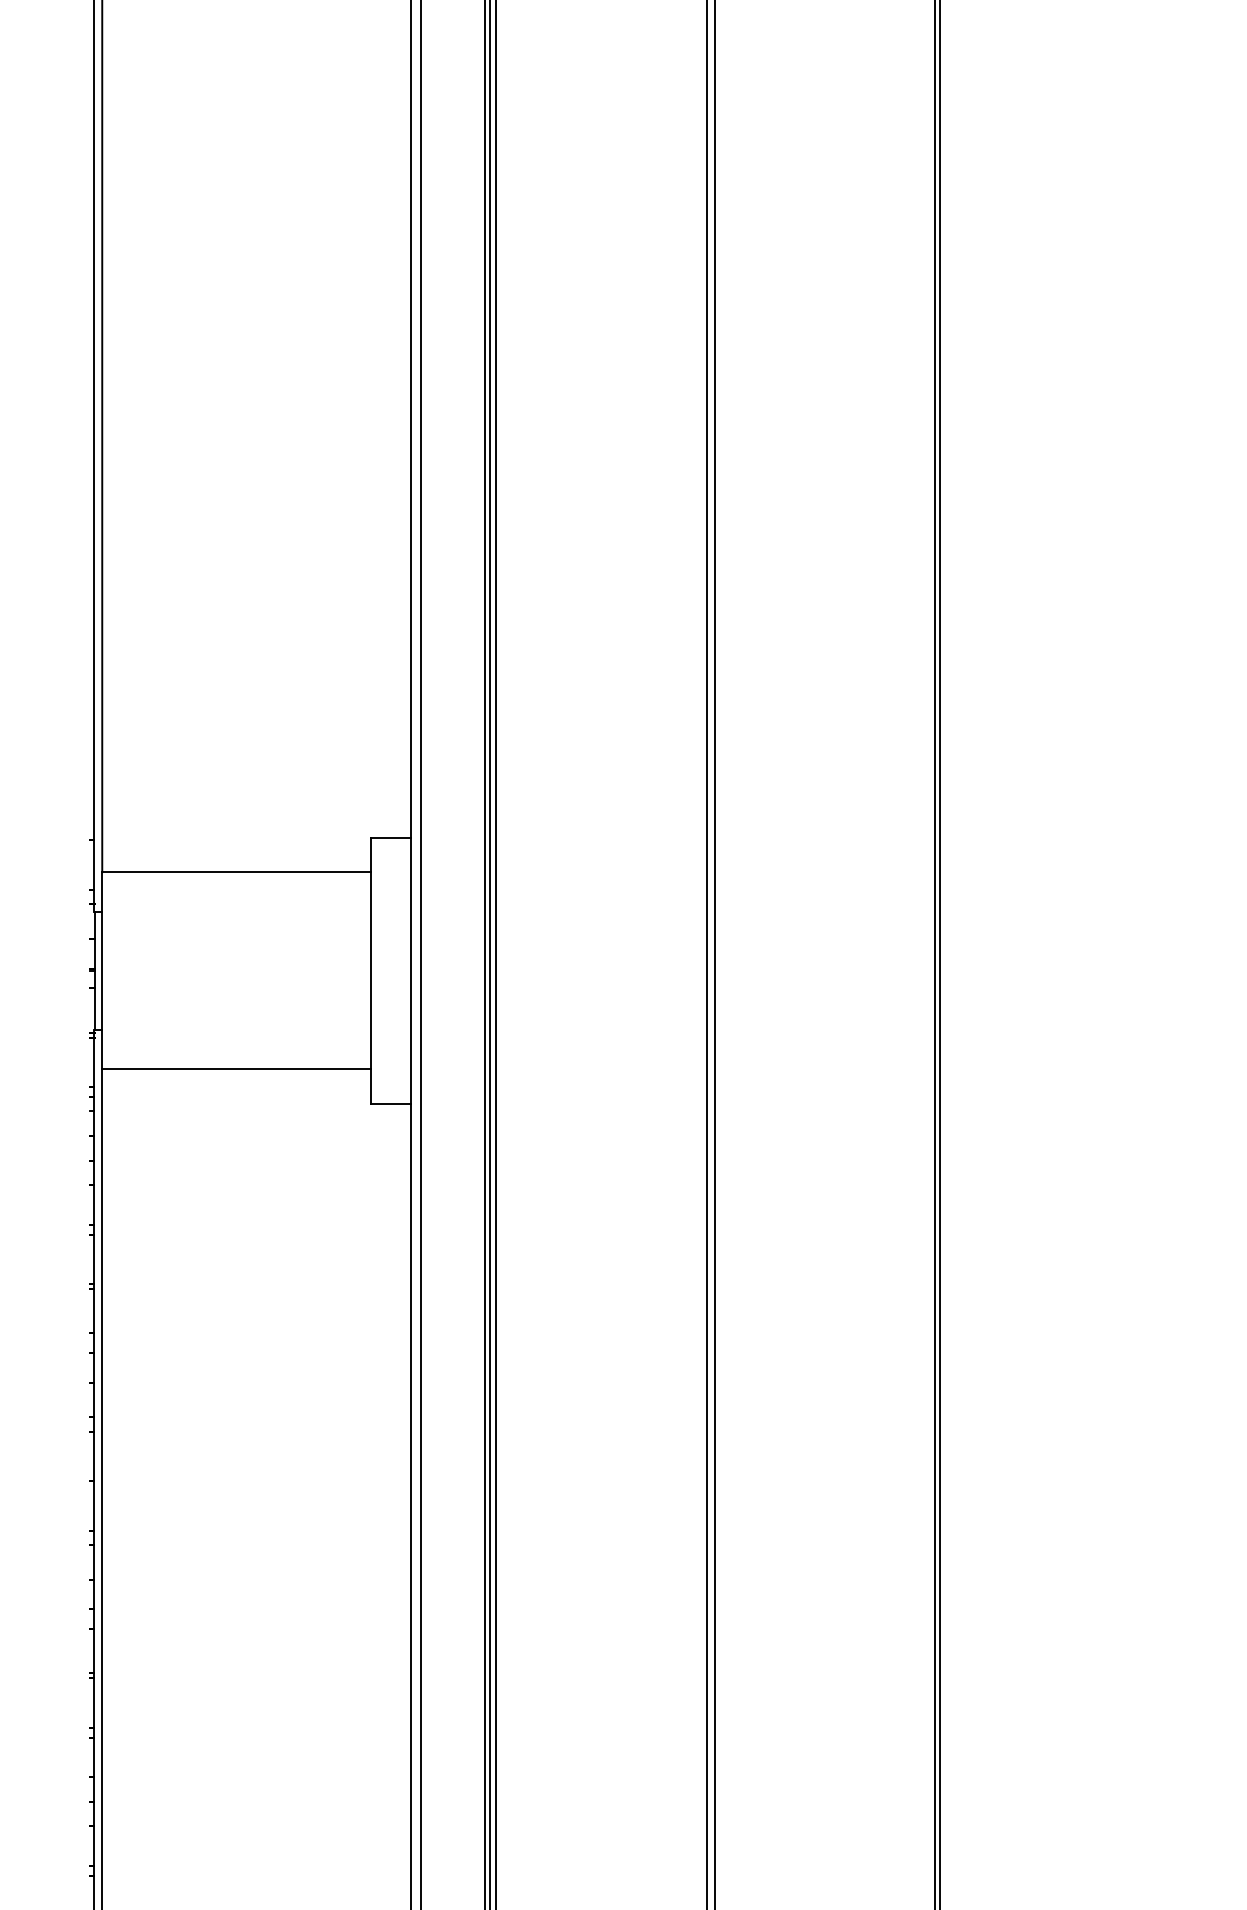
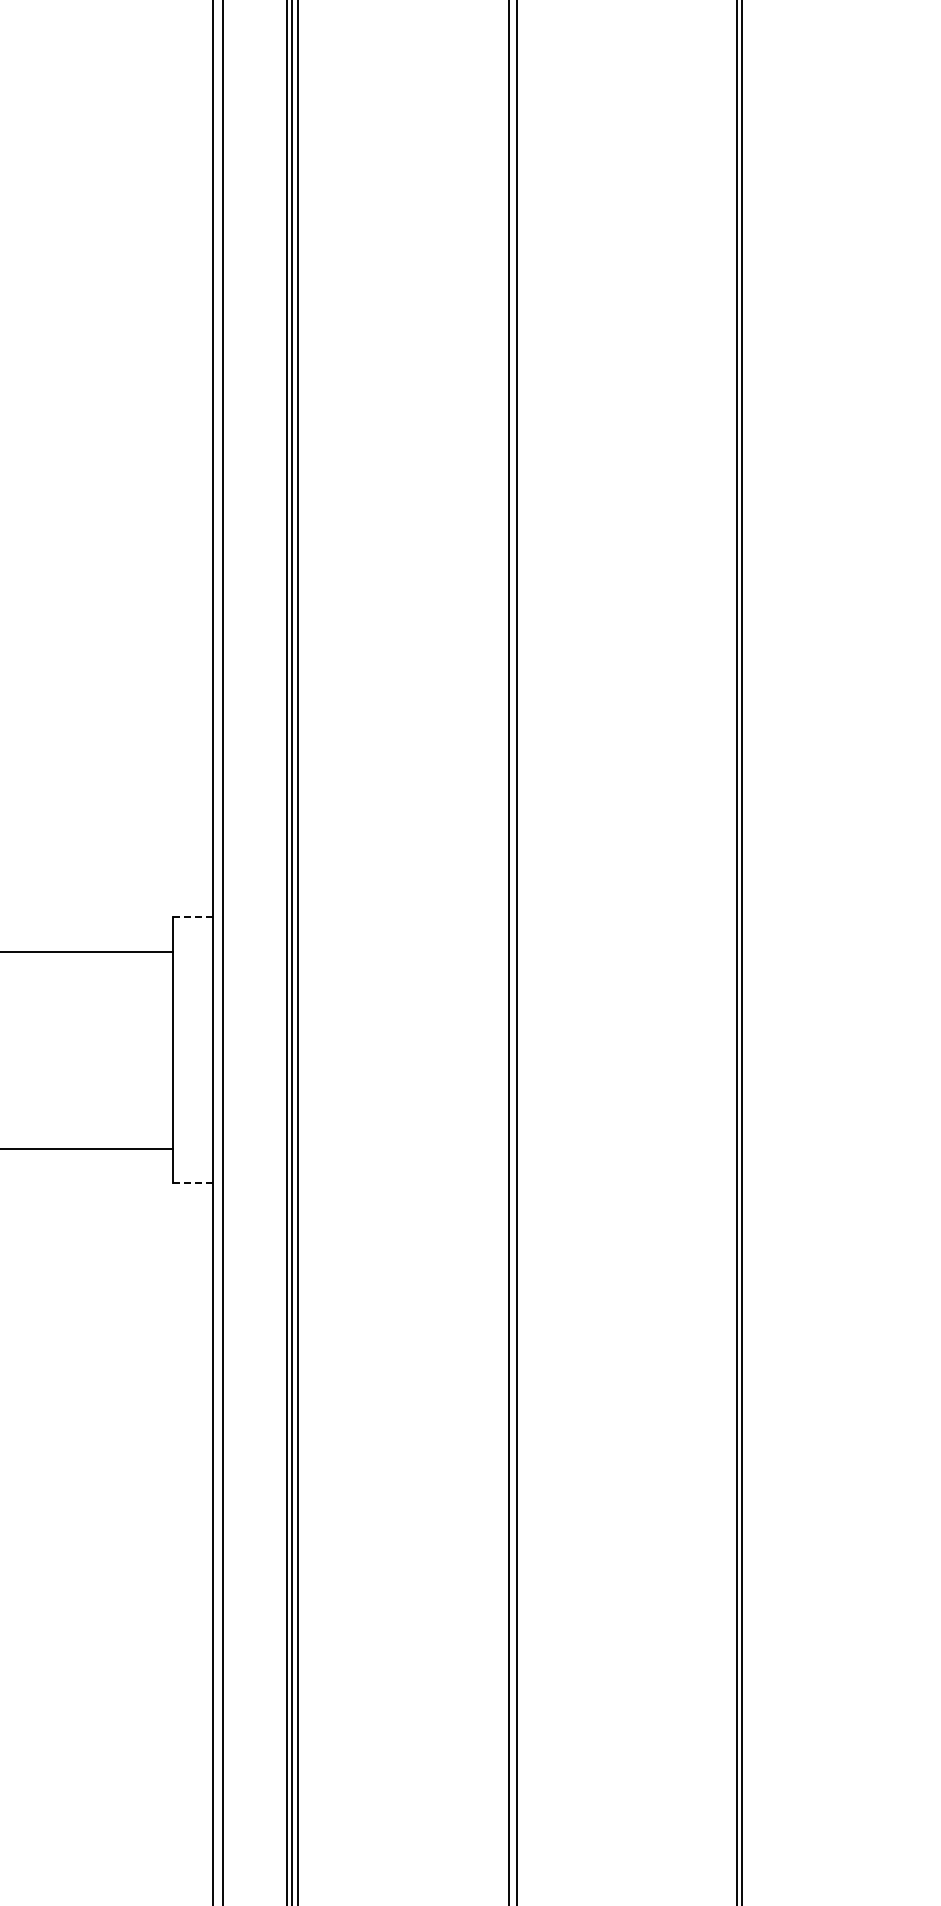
line: (391, 837) -> (193, 916), solid -> dashed
line: (391, 1103) -> (193, 1182), solid -> dashed

